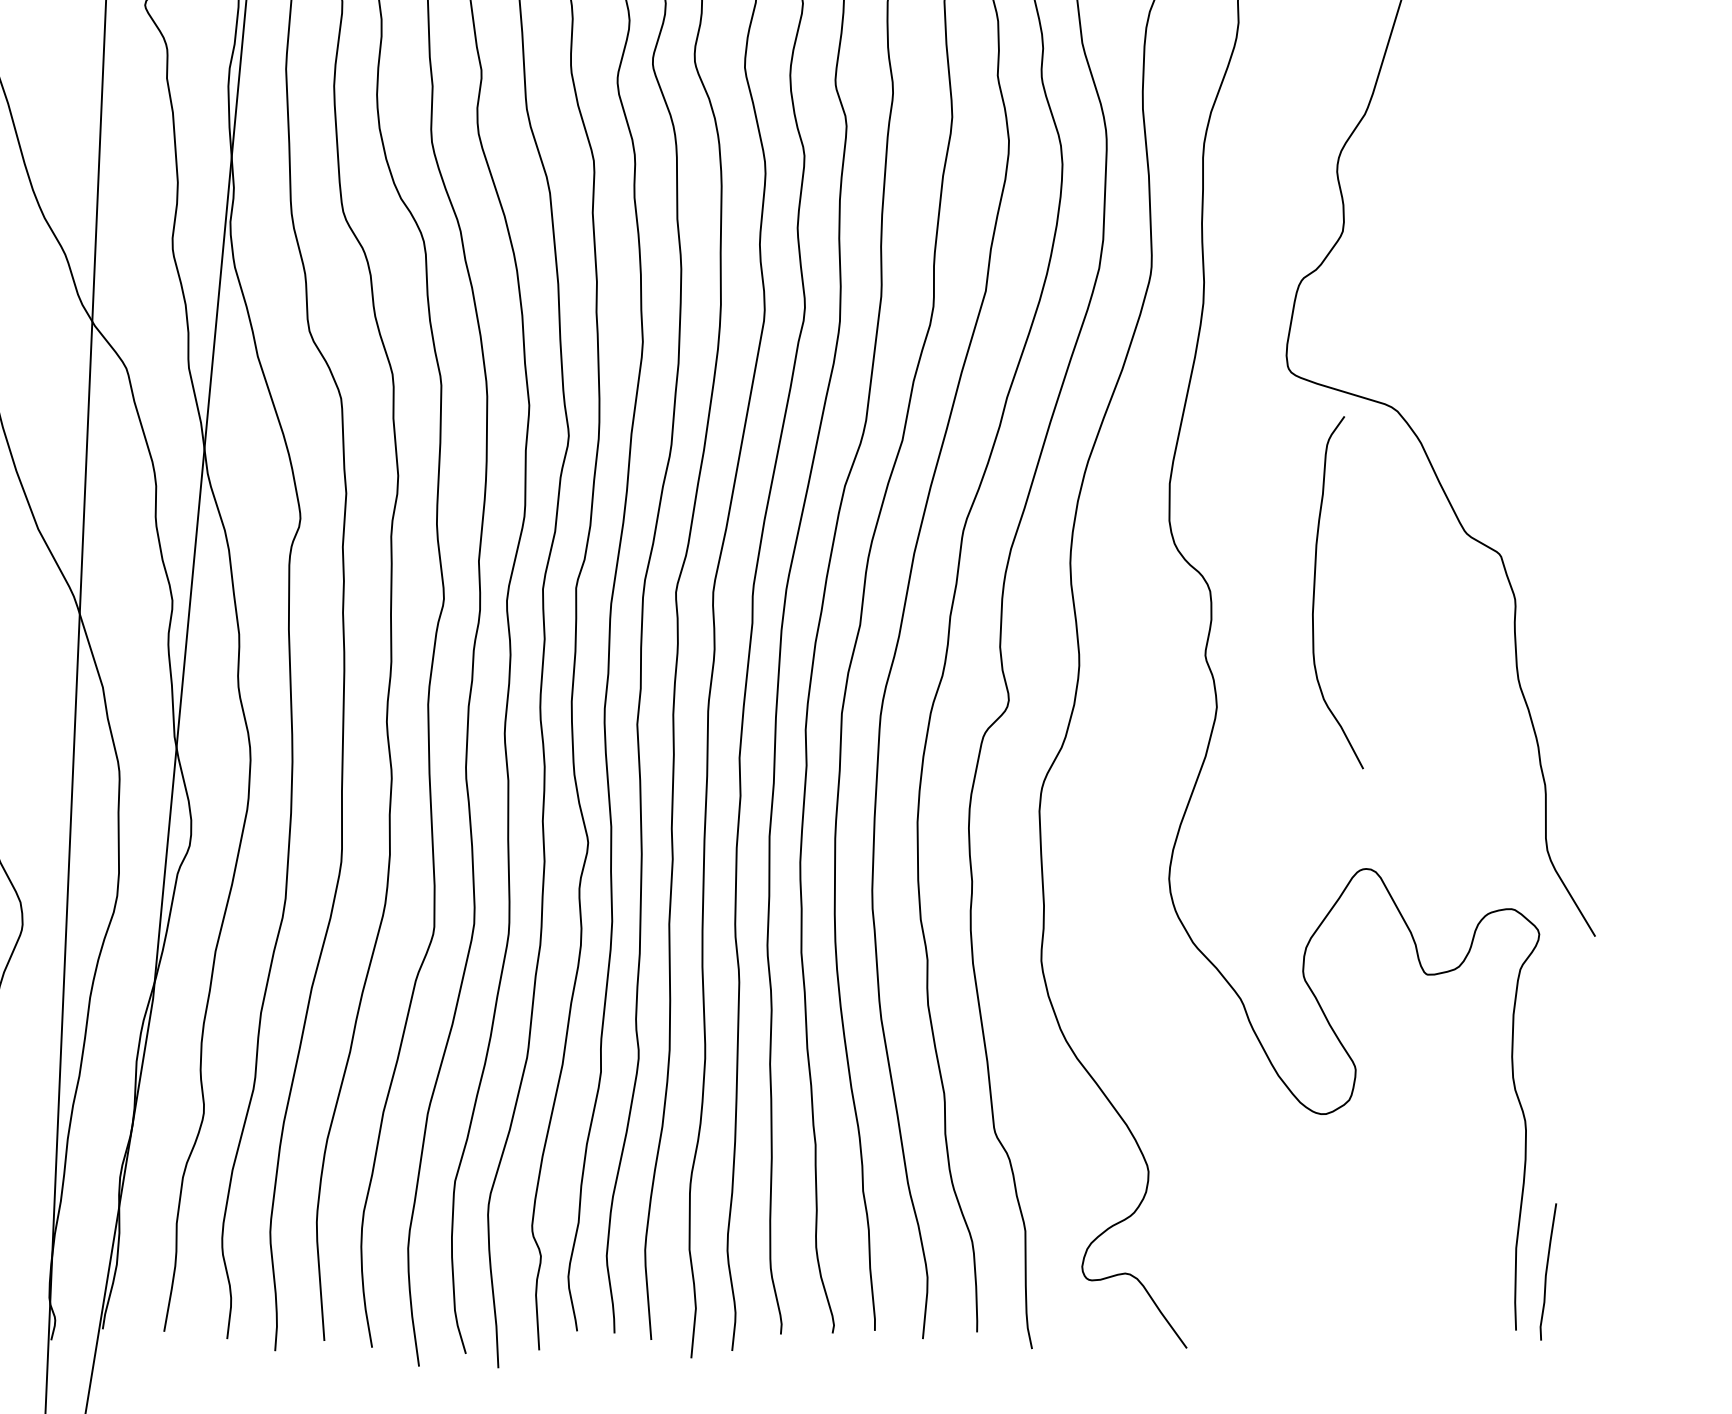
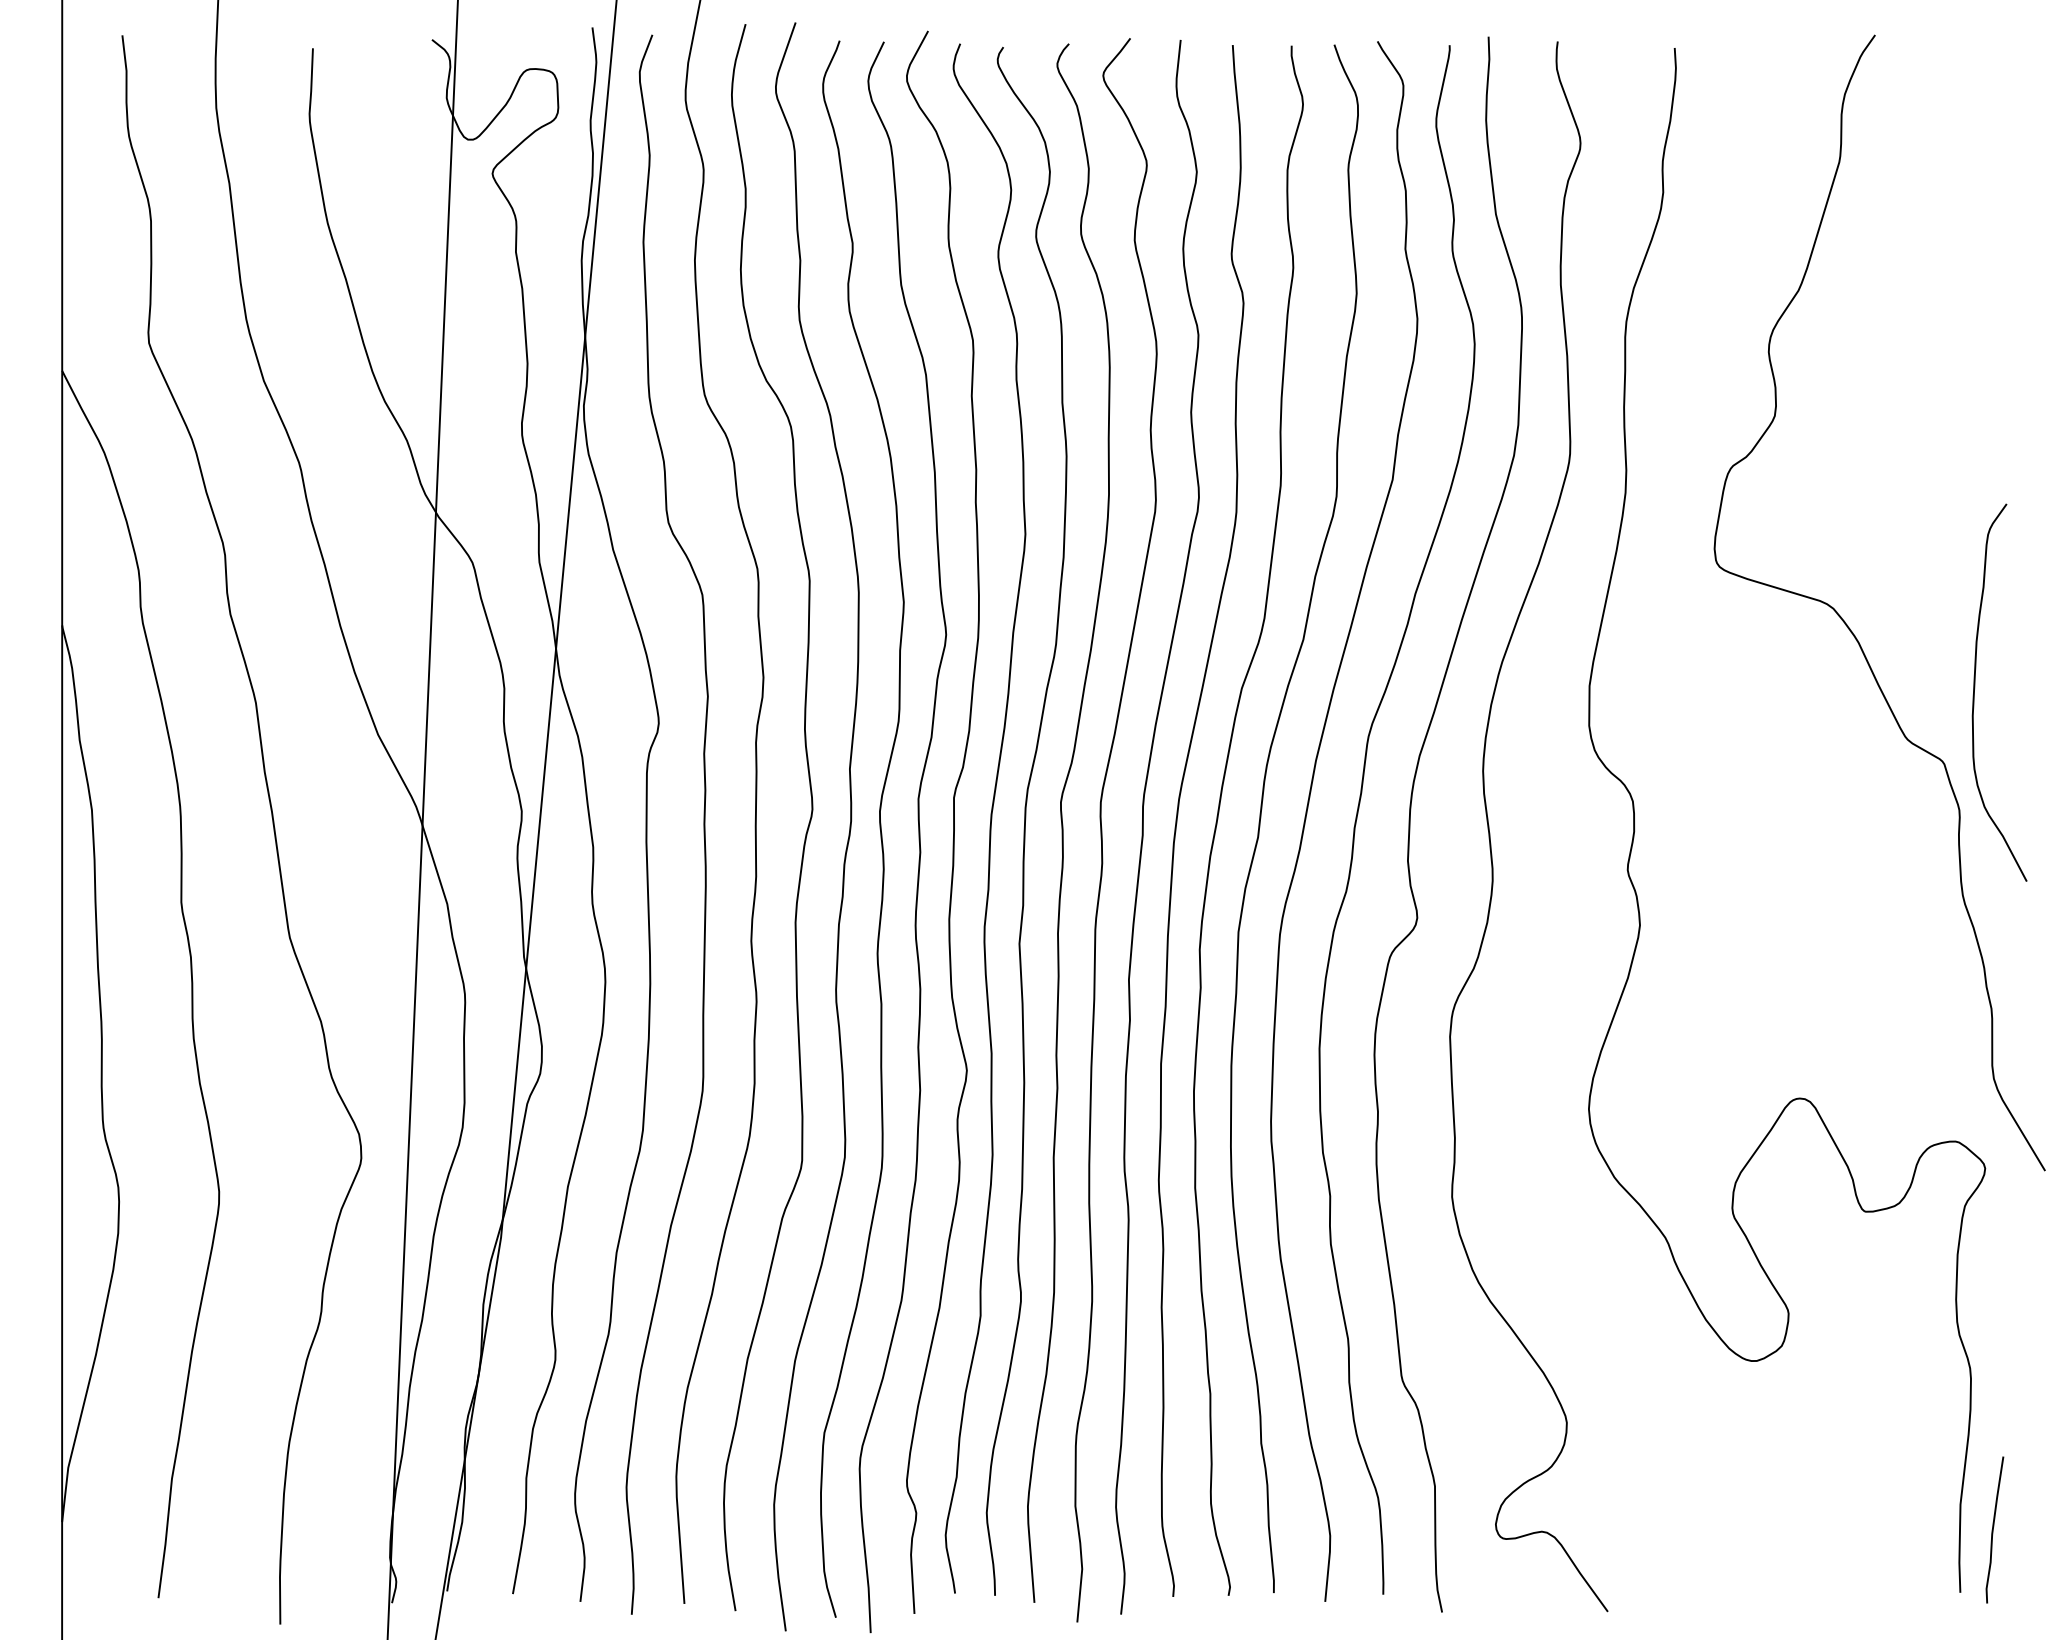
curve: (1315, 588) -> (1975, 688), moved

